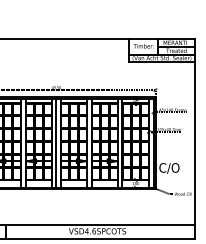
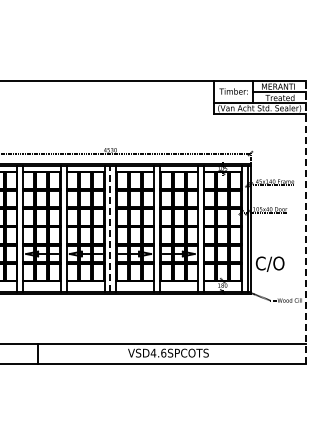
line: (195, 138) -> (306, 222), solid -> dashed
line: (56, 143) -> (110, 228), solid -> dashed

